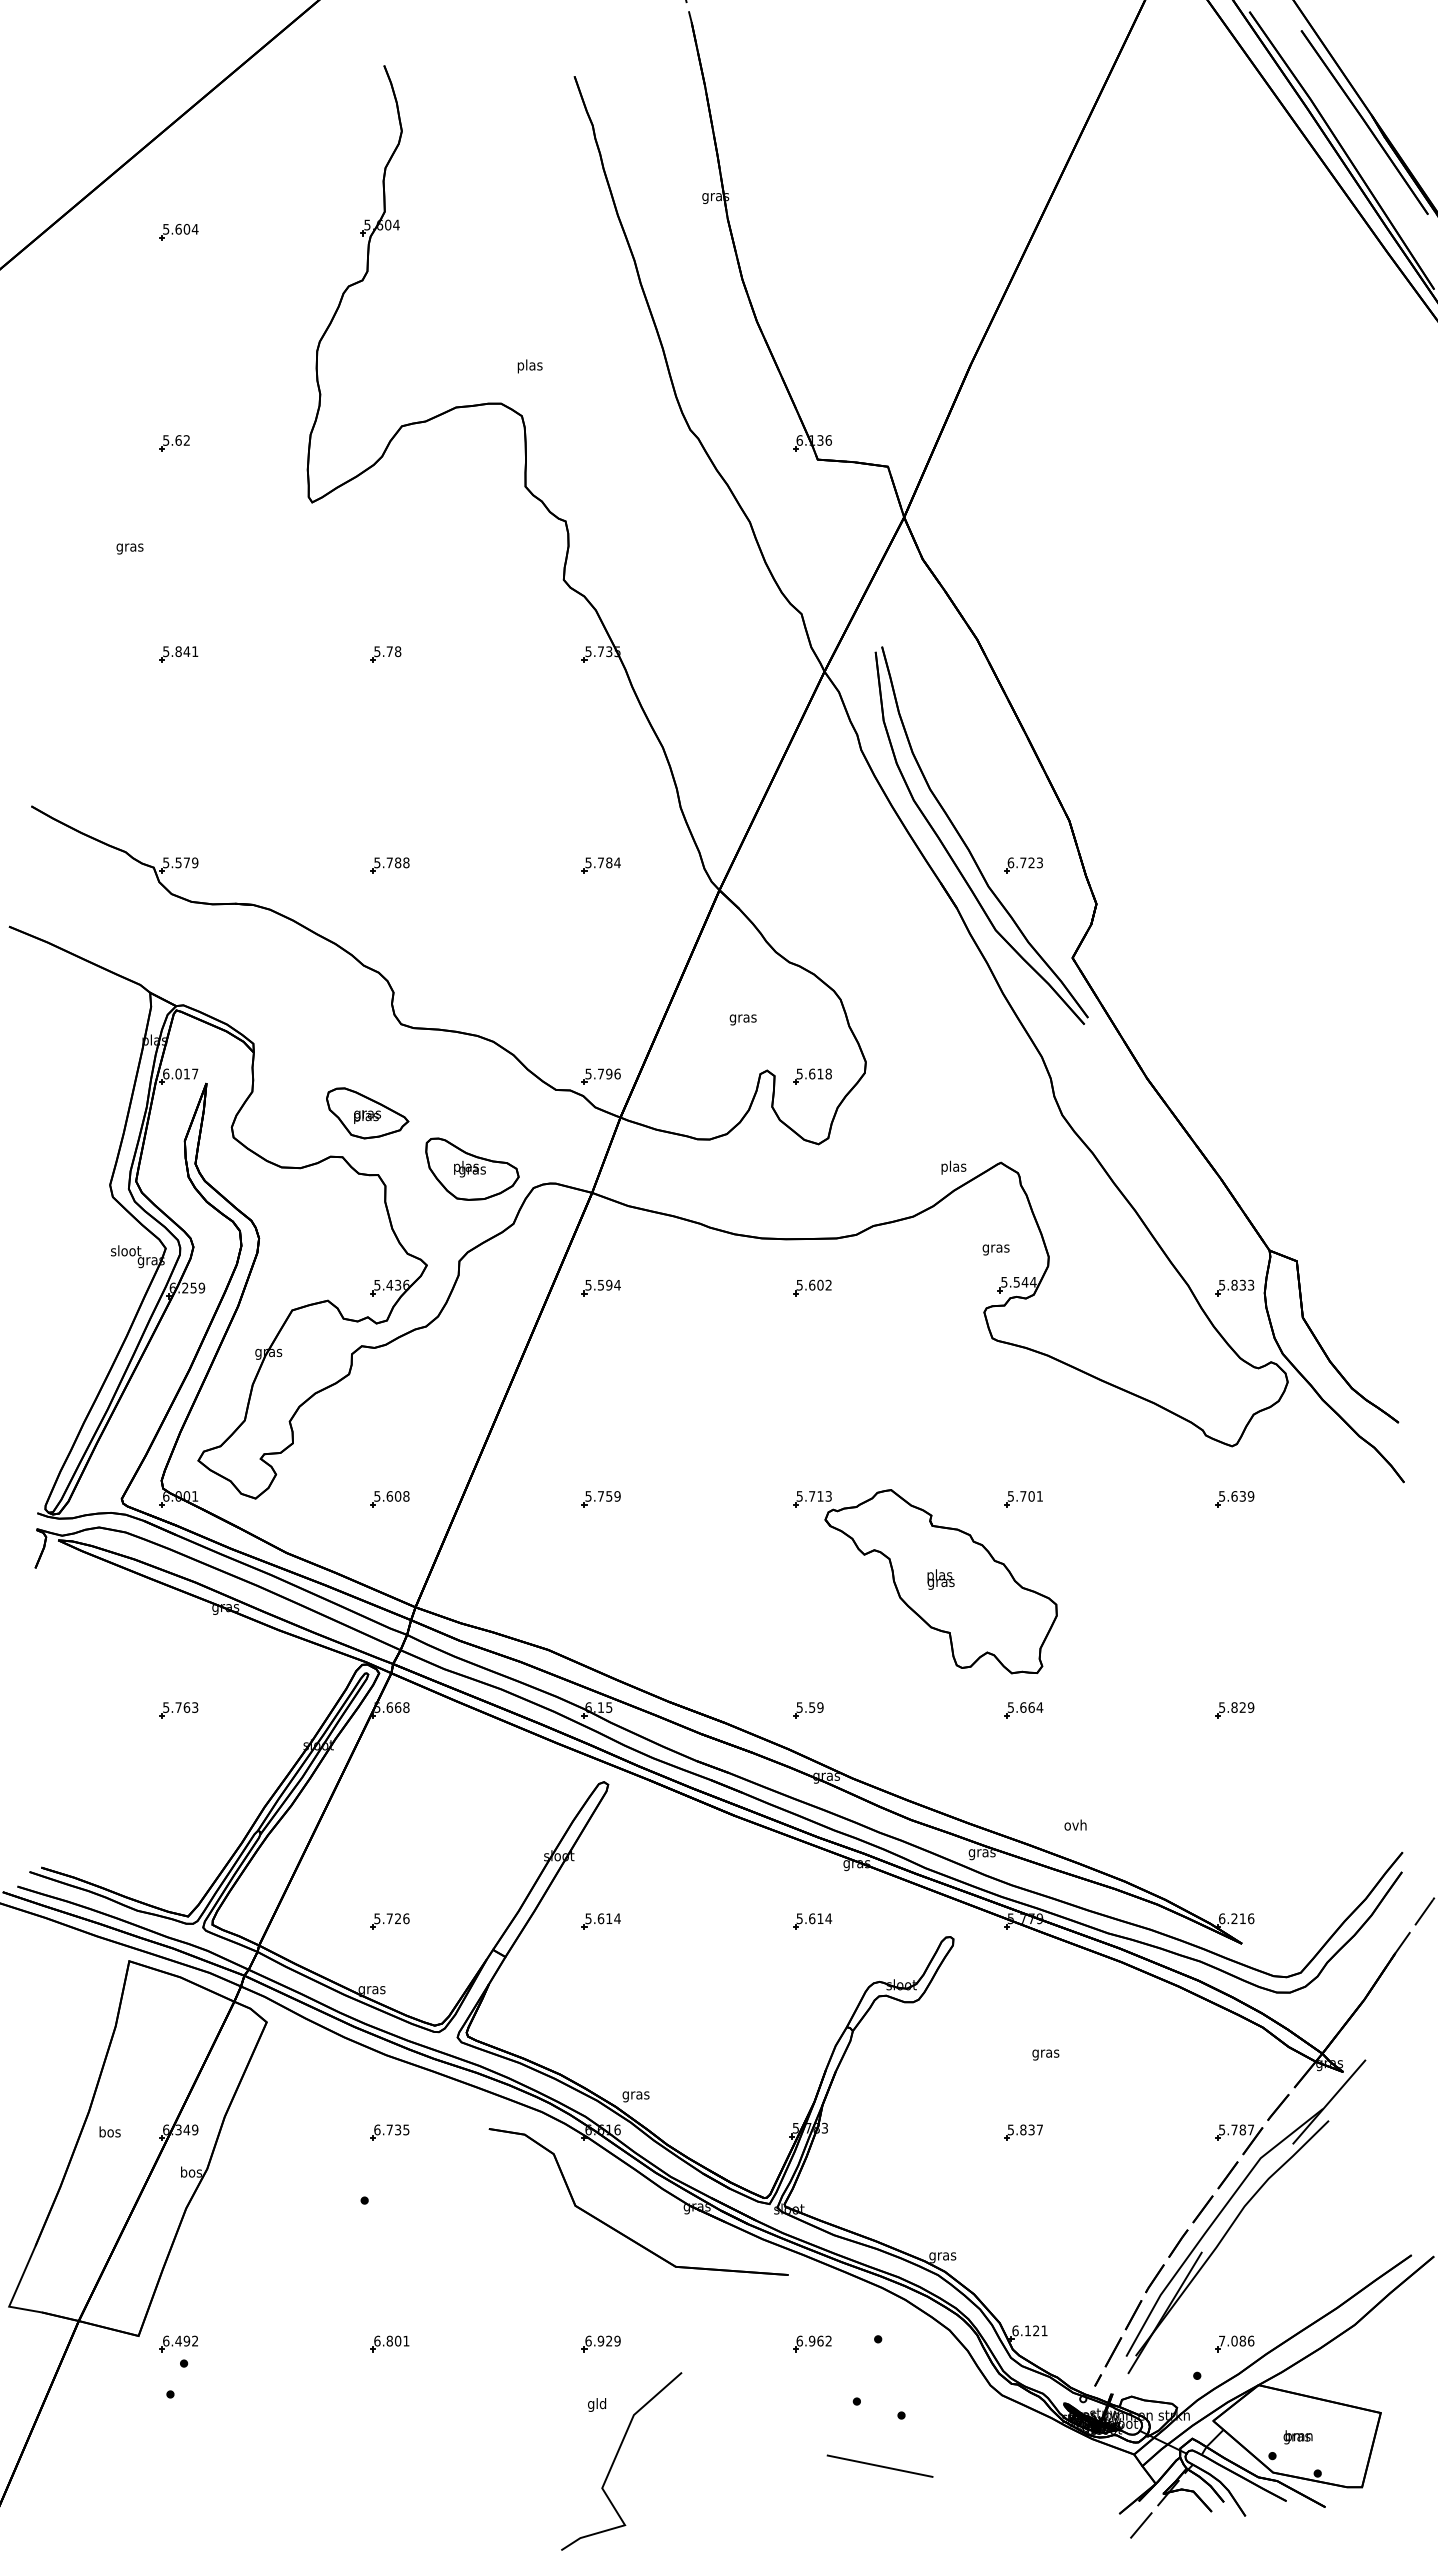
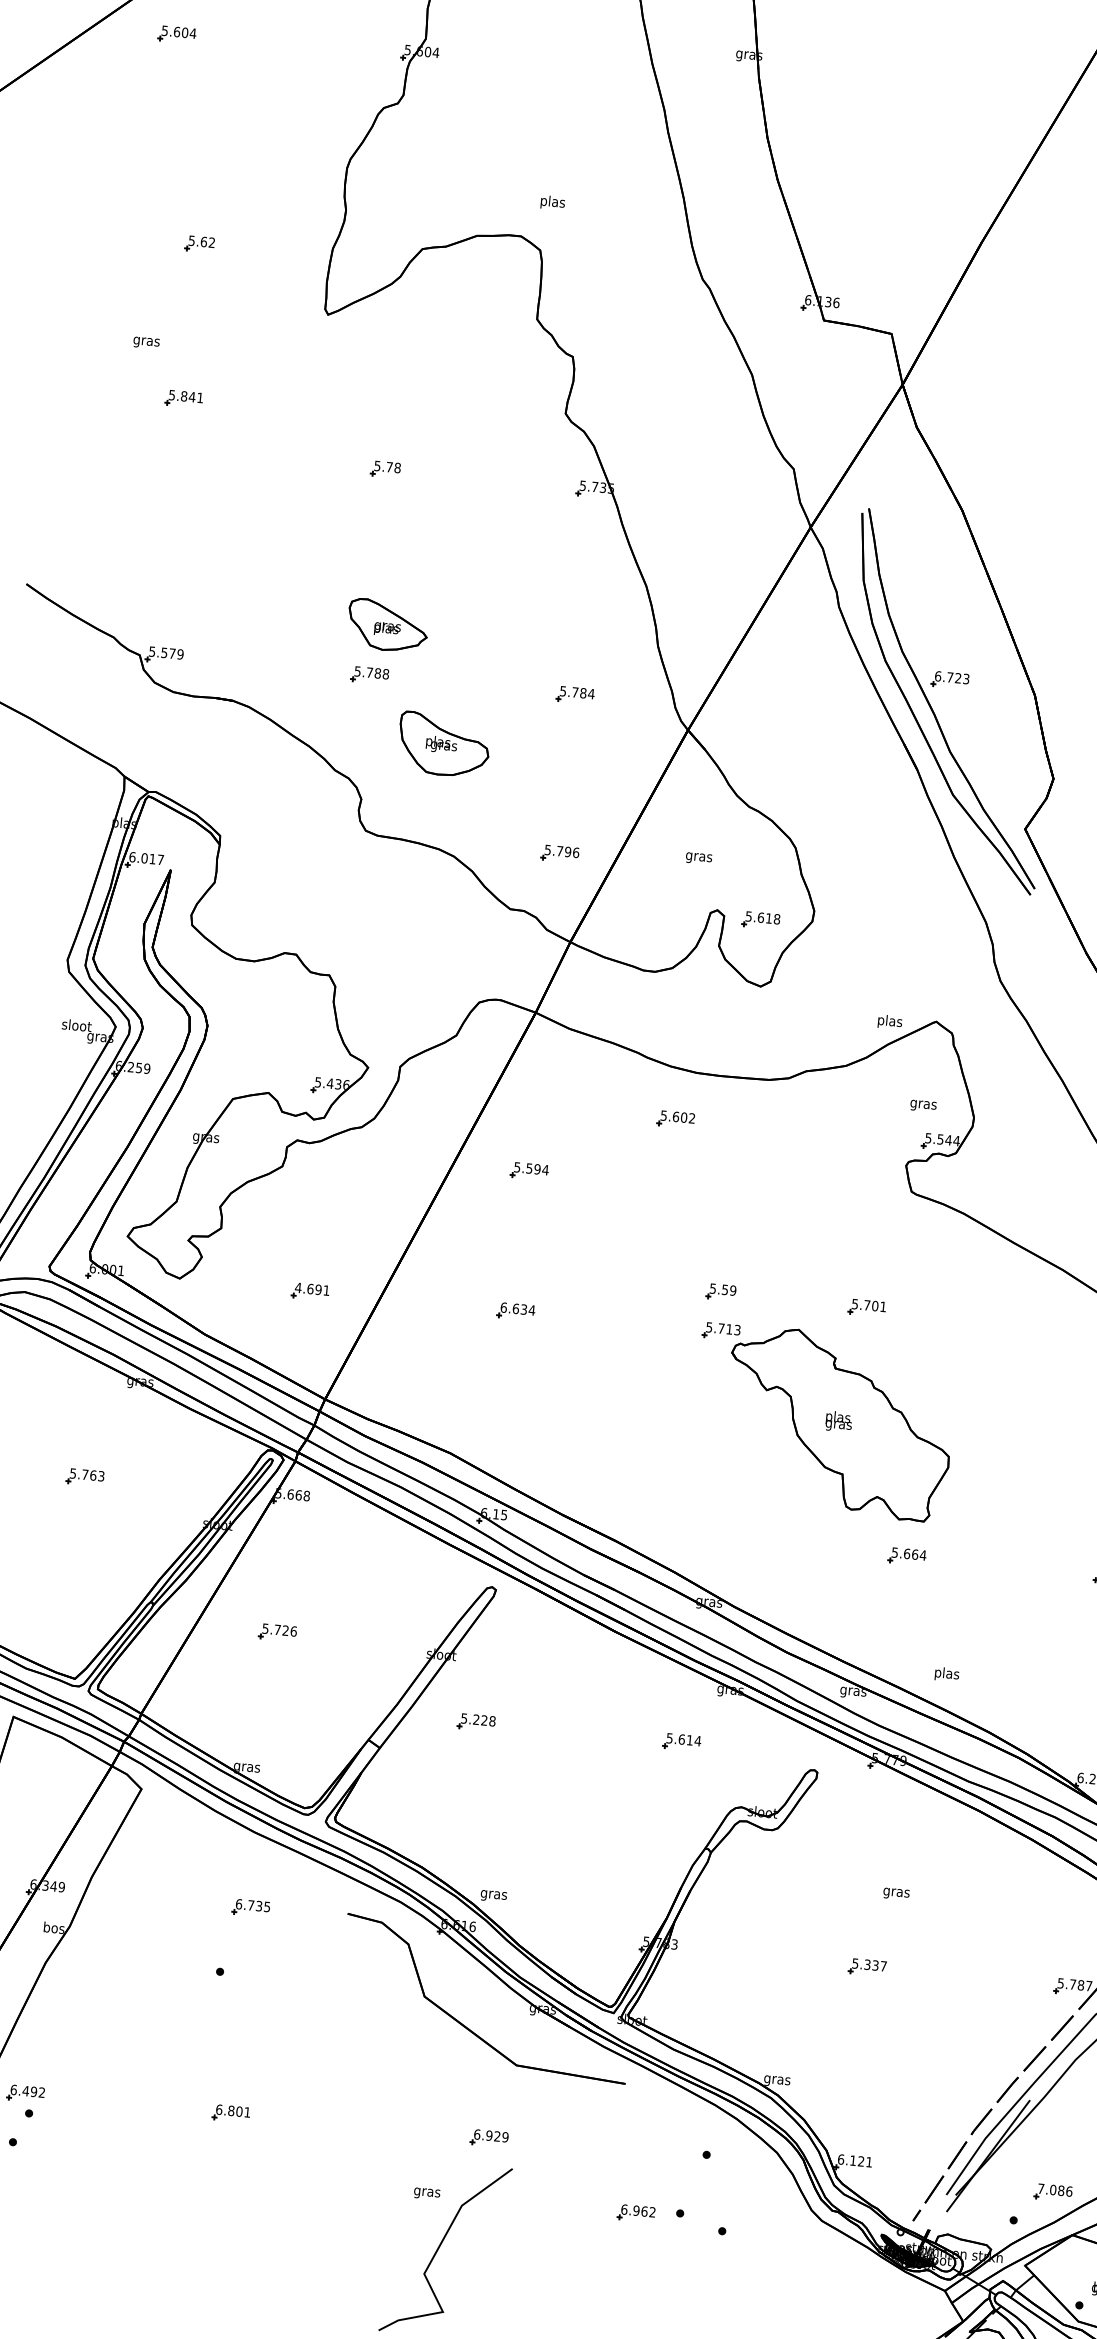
part: (178, 232) -> (176, 35), moved
part: (178, 654) -> (183, 399), moved
part: (1023, 865) -> (950, 680), moved
part: (600, 1076) -> (559, 853), moved
part: (367, 1113) -> (387, 625), moved
part: (472, 1168) -> (444, 744), moved
part: (600, 1287) -> (528, 1170), moved
part: (812, 1287) -> (676, 1119), moved
text: (391, 1496) -> (312, 1289), 5.608 -> 4.691
text: (602, 1496) -> (517, 1309), 5.759 -> 6.634
part: (1023, 1499) -> (867, 1308), moved
part: (808, 1710) -> (721, 1292), moved
text: (1075, 1826) -> (946, 1674), ovh -> plas
text: (608, 1918) -> (483, 1720), 5.614 -> 5.228
part: (389, 1921) -> (277, 1632), moved
text: (1023, 2129) -> (867, 1964), 5.837 -> 5.337
part: (600, 2343) -> (488, 2138), moved
part: (812, 2343) -> (636, 2213), moved
text: (596, 2404) -> (426, 2191), gld -> gras
line: (879, 2465) -> (696, 2277), removed

